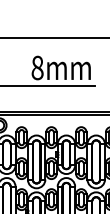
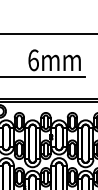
text: (37, 68) -> (33, 60), 8mm -> 6mm

